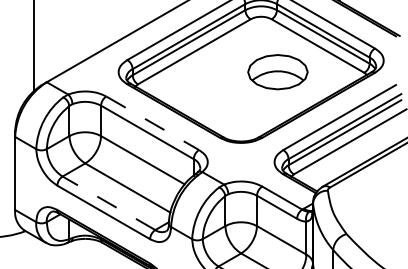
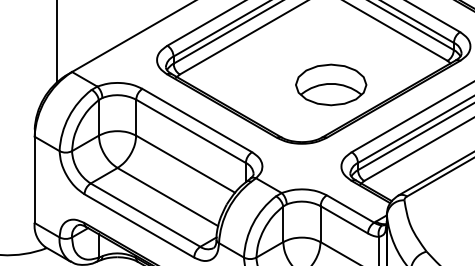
part: (277, 72) -> (330, 85), moved
line: (152, 123) -> (197, 120), dashed -> solid
line: (108, 203) -> (145, 215), dashed -> solid

